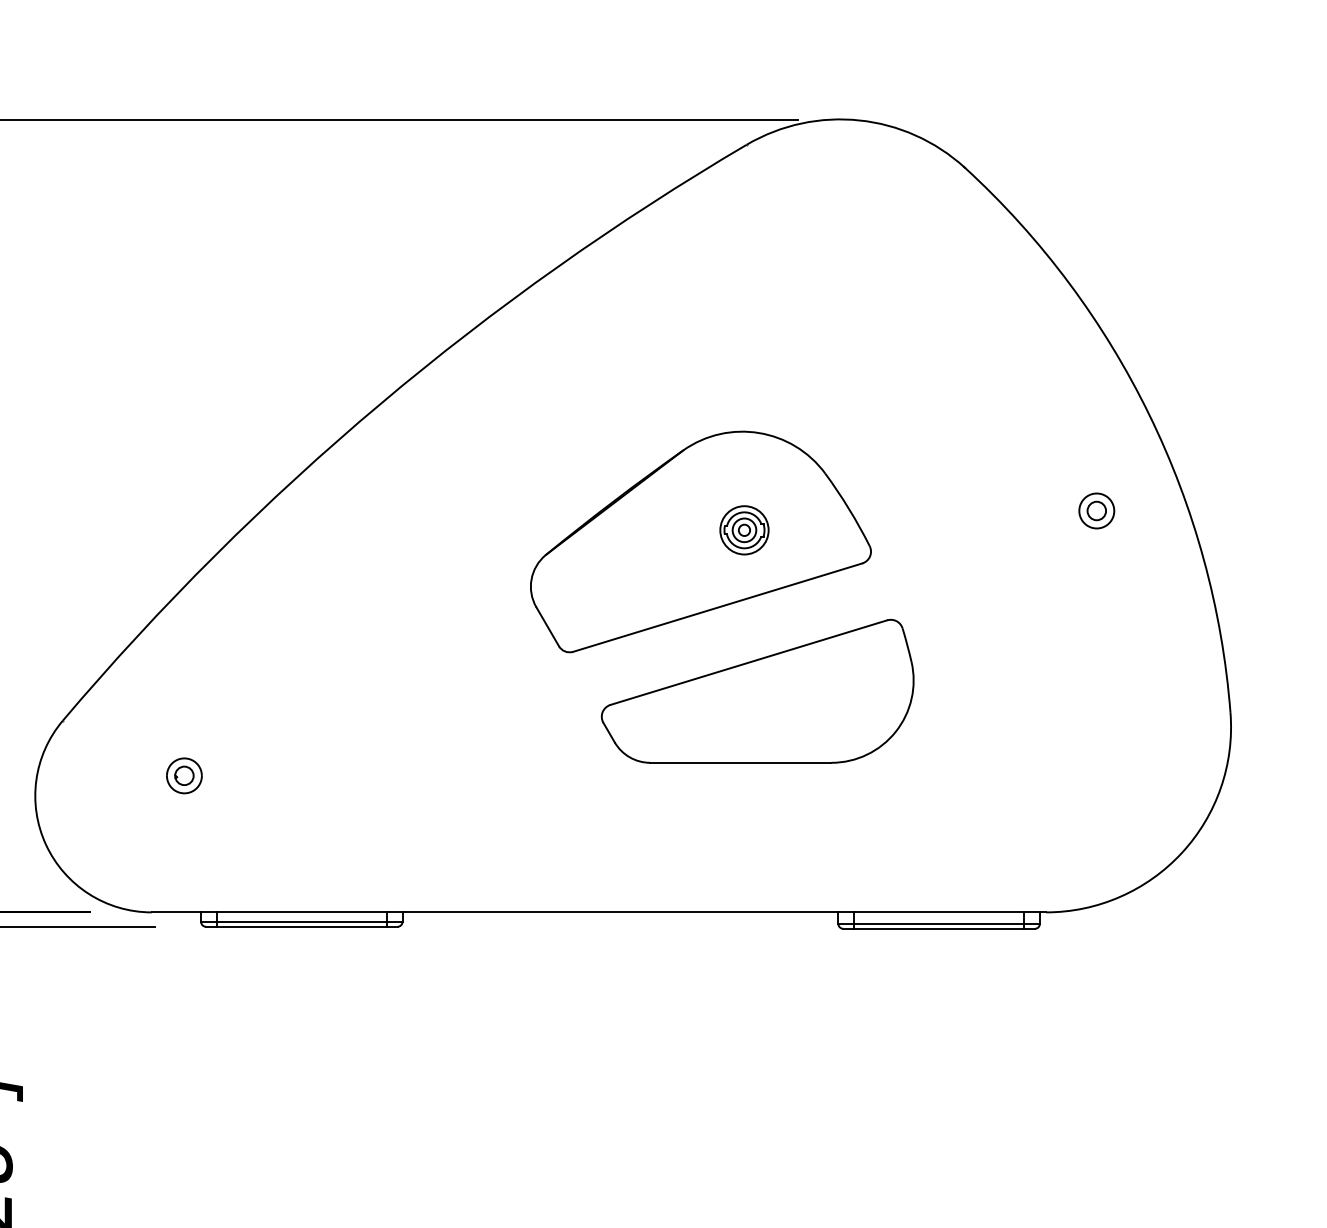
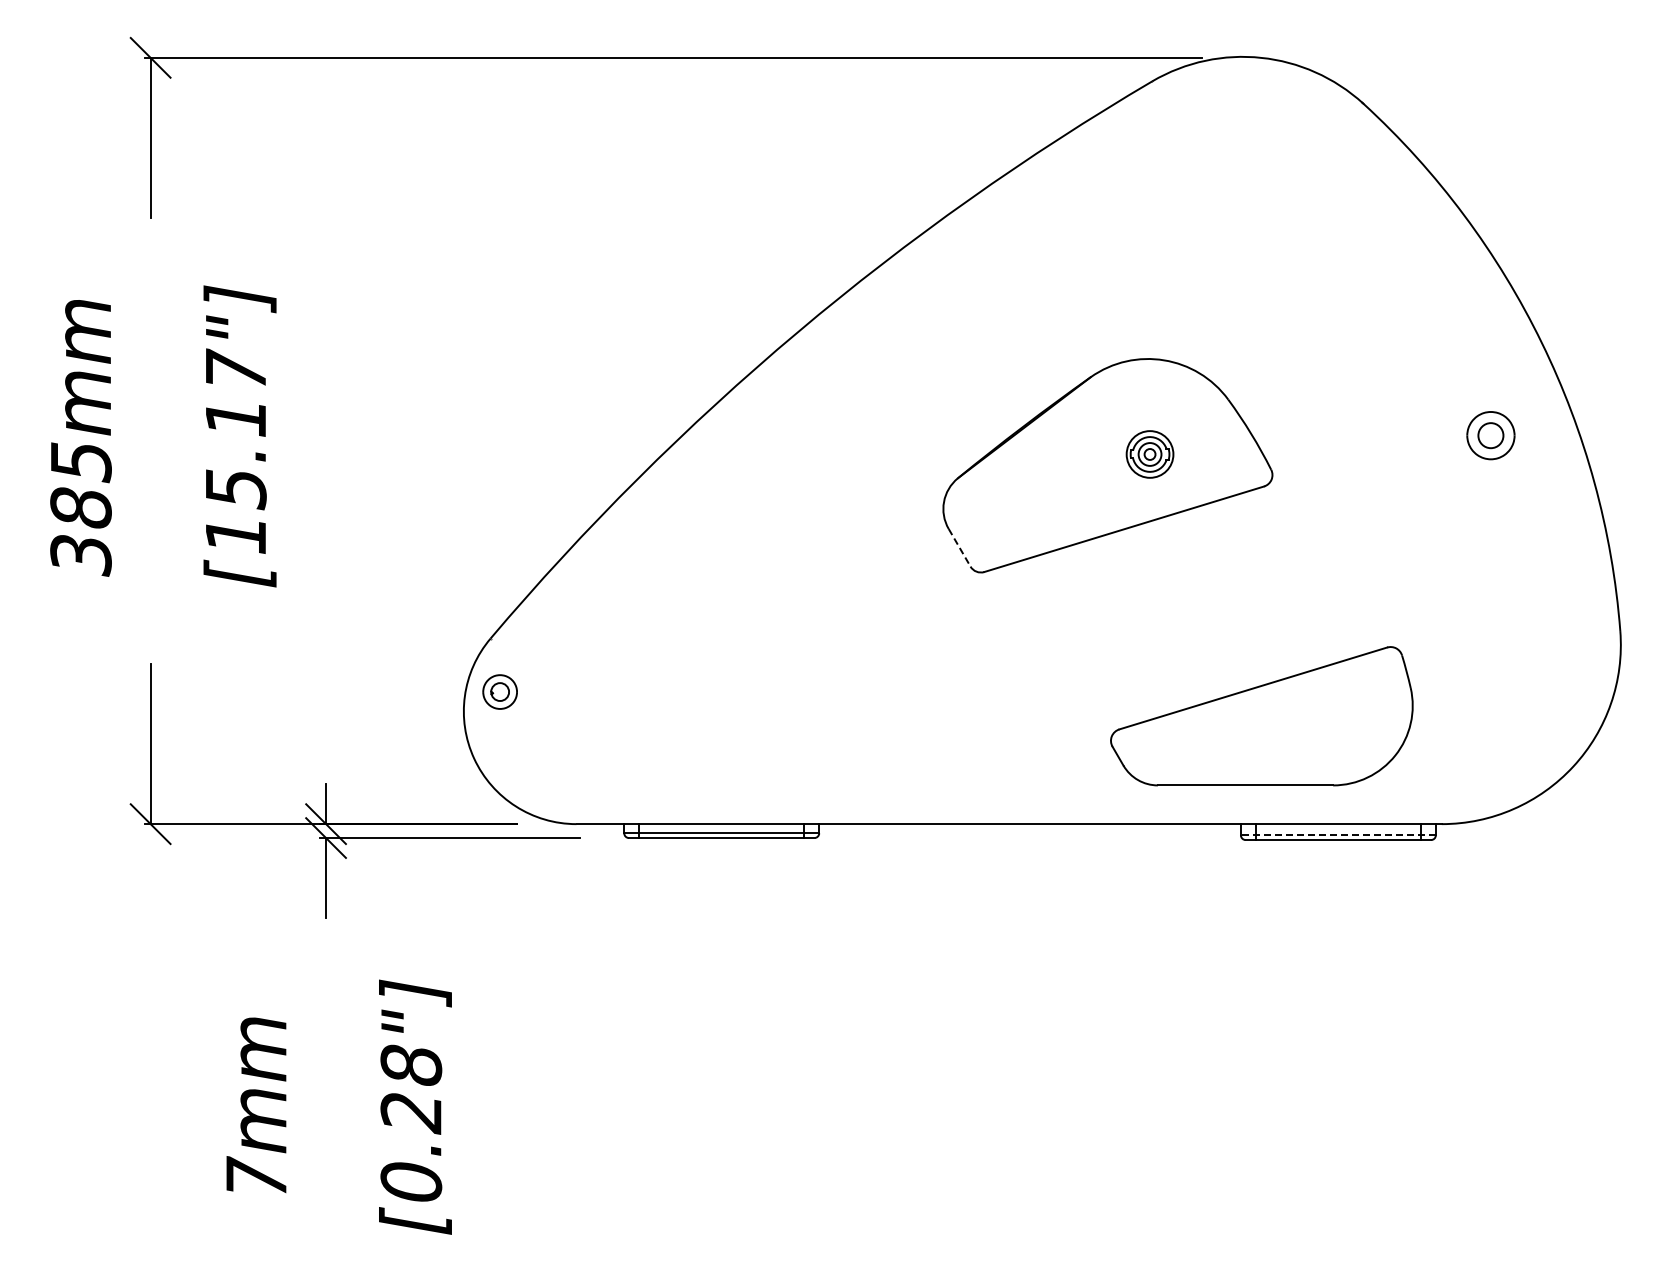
part: (1096, 510) -> (1490, 435), size x1.4
line: (547, 626) -> (959, 547), solid -> dashed
part: (757, 691) -> (1261, 716), moved
part: (183, 775) -> (499, 691), moved
line: (938, 924) -> (1337, 835), solid -> dashed

